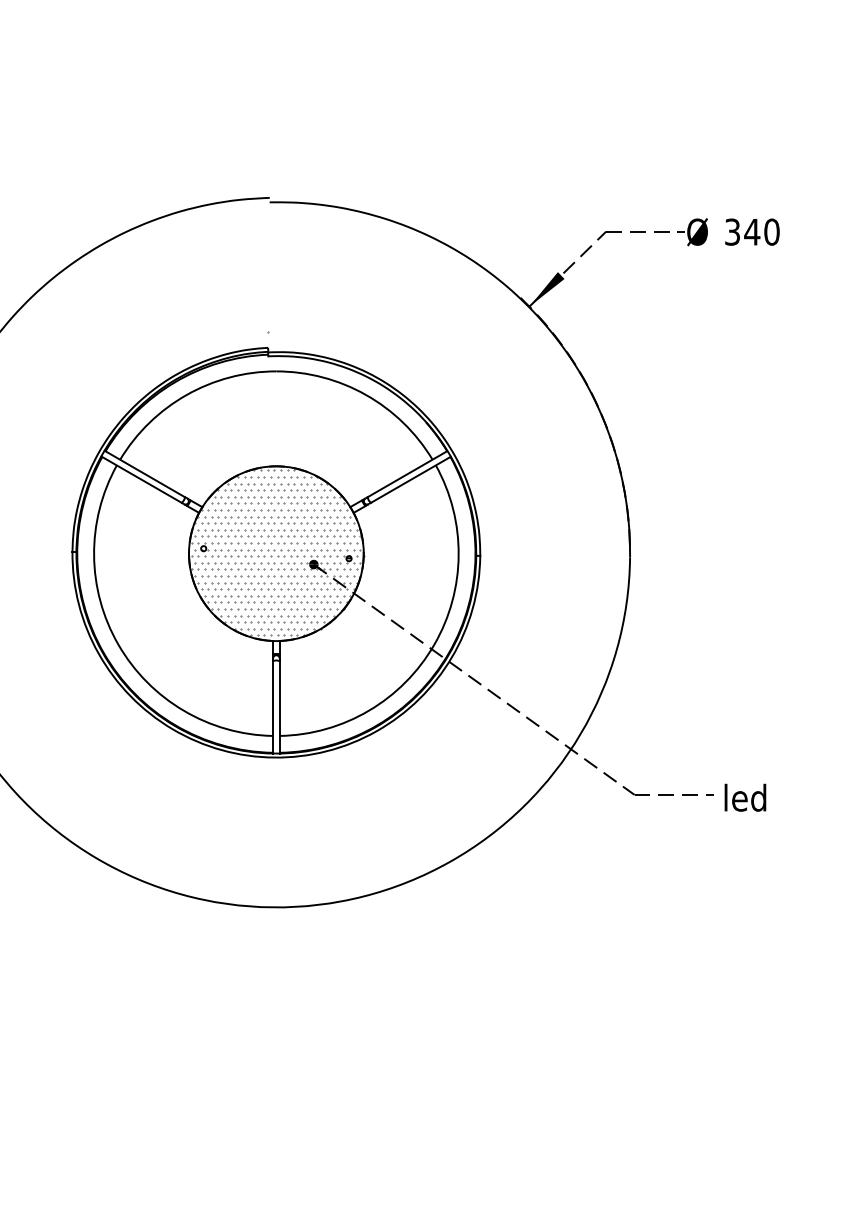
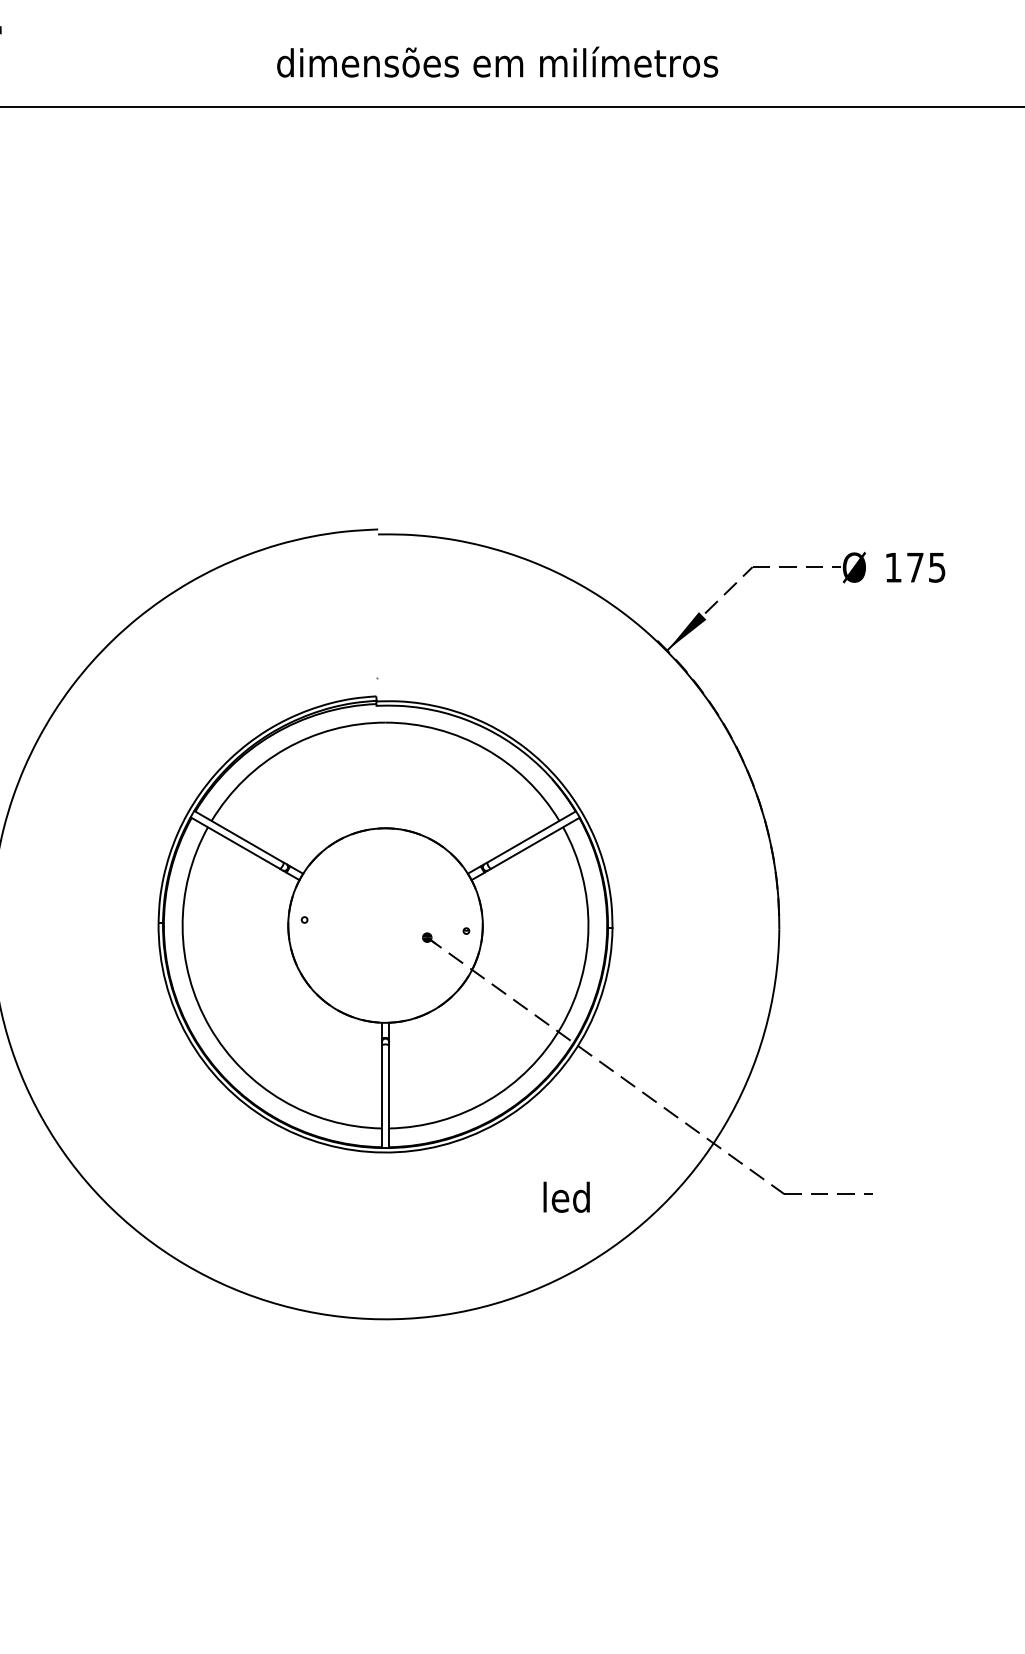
text: (752, 232) -> (915, 567), 340 -> 175
hatch: (277, 552) -> (386, 924), removed
text: (745, 797) -> (566, 1196), moved

